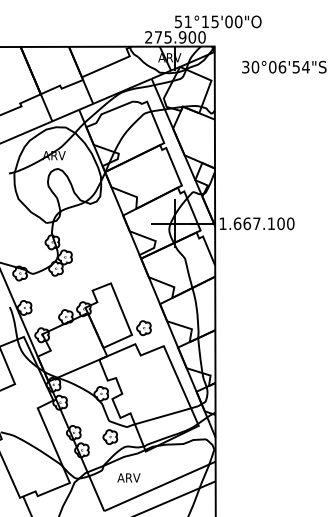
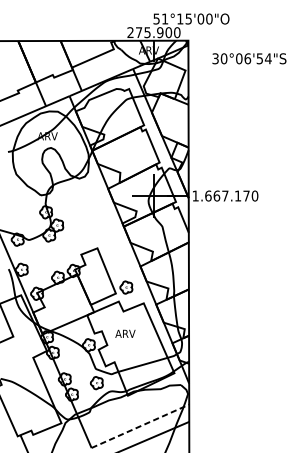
text: (280, 223) -> (246, 195), 1.667.100 -> 1.667.170
text: (128, 477) -> (125, 333), moved
line: (159, 486) -> (139, 426), solid -> dashed

